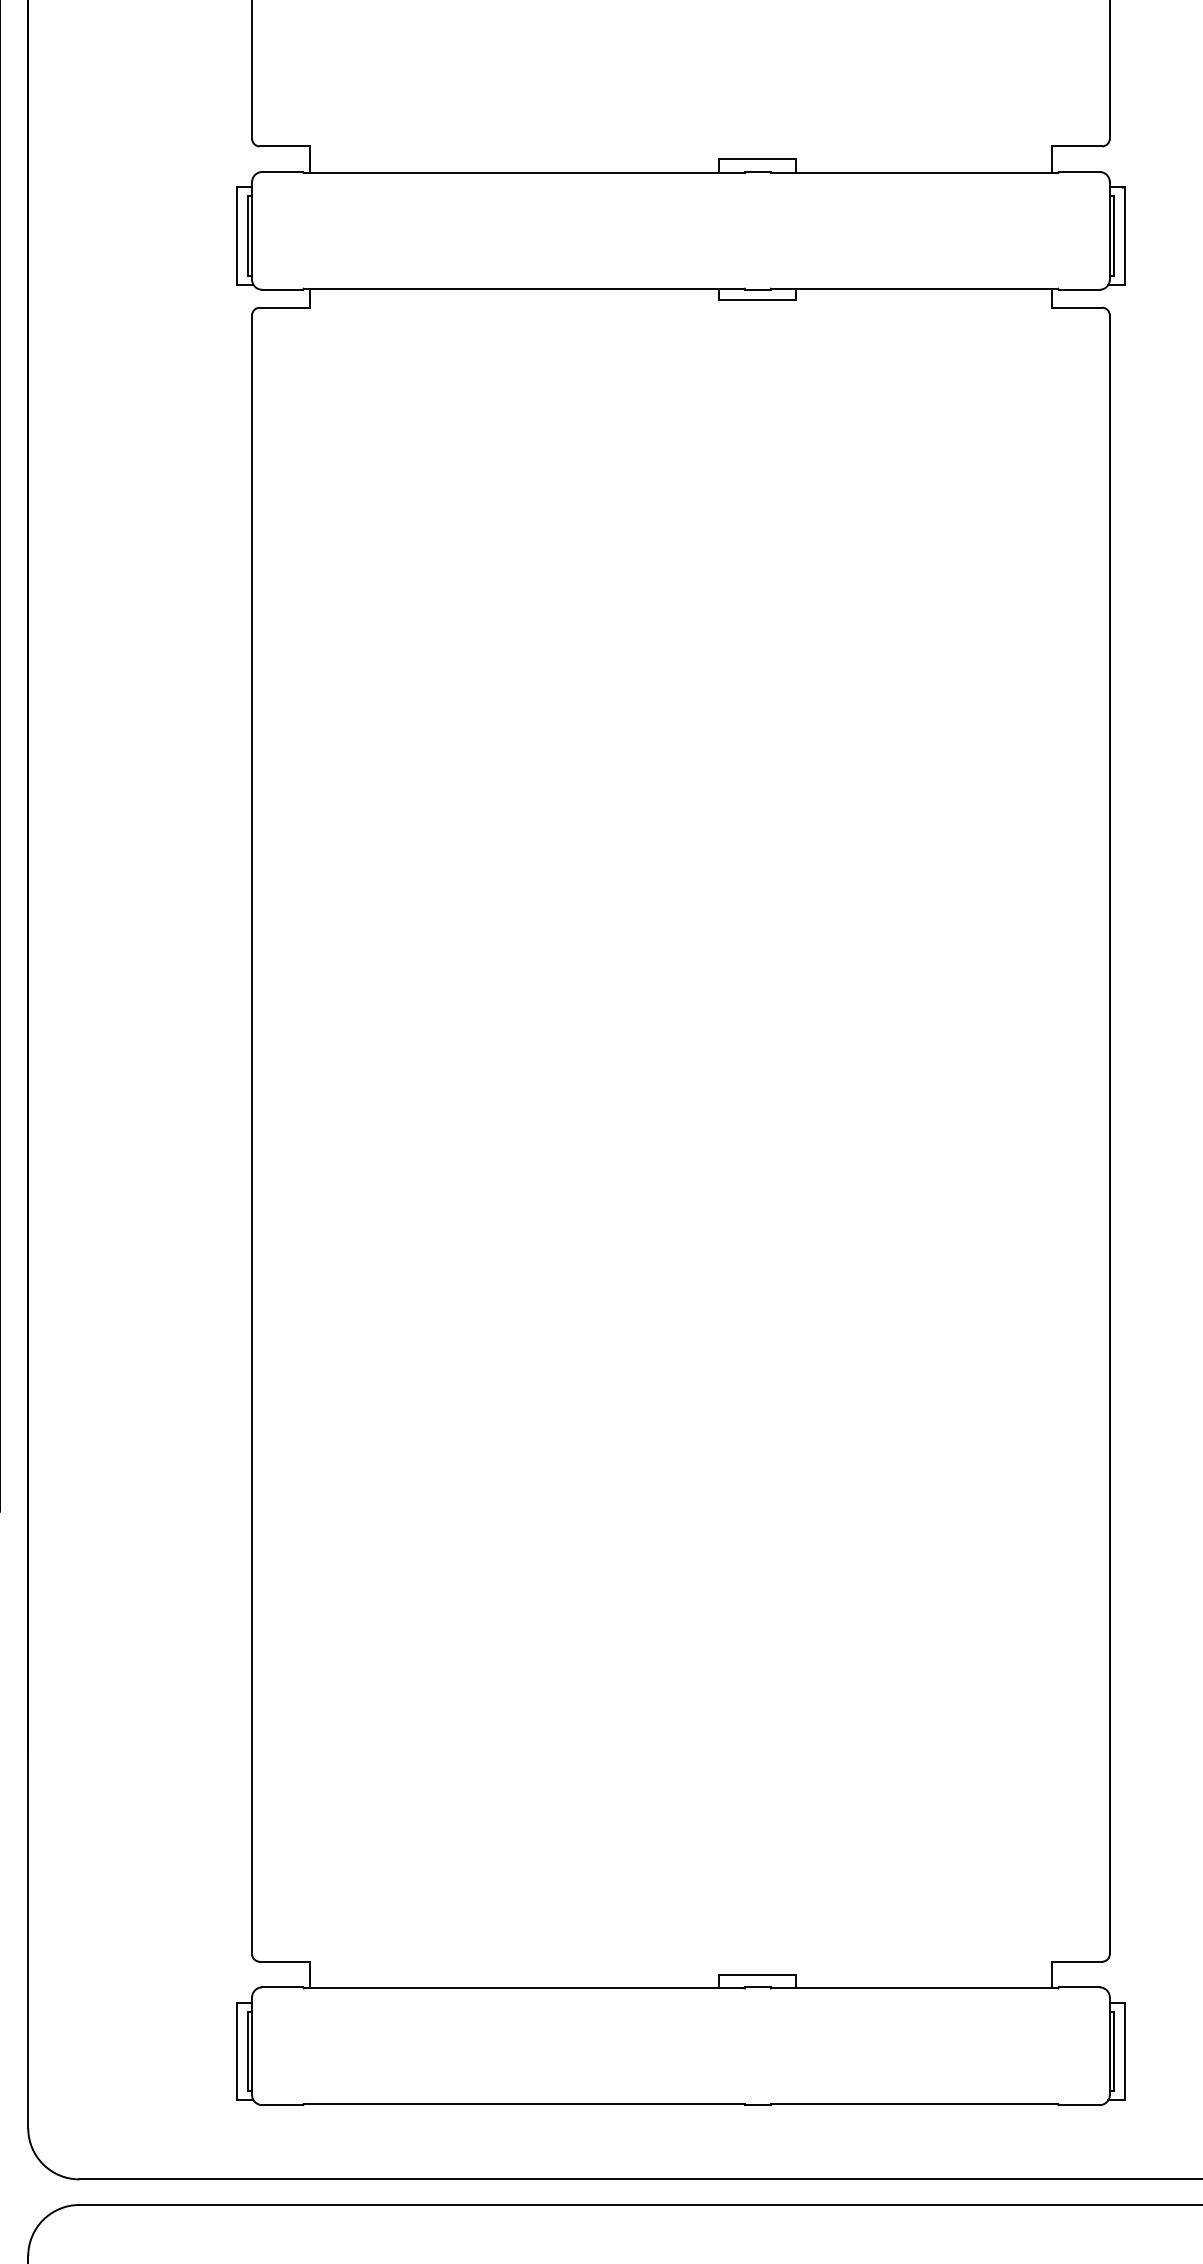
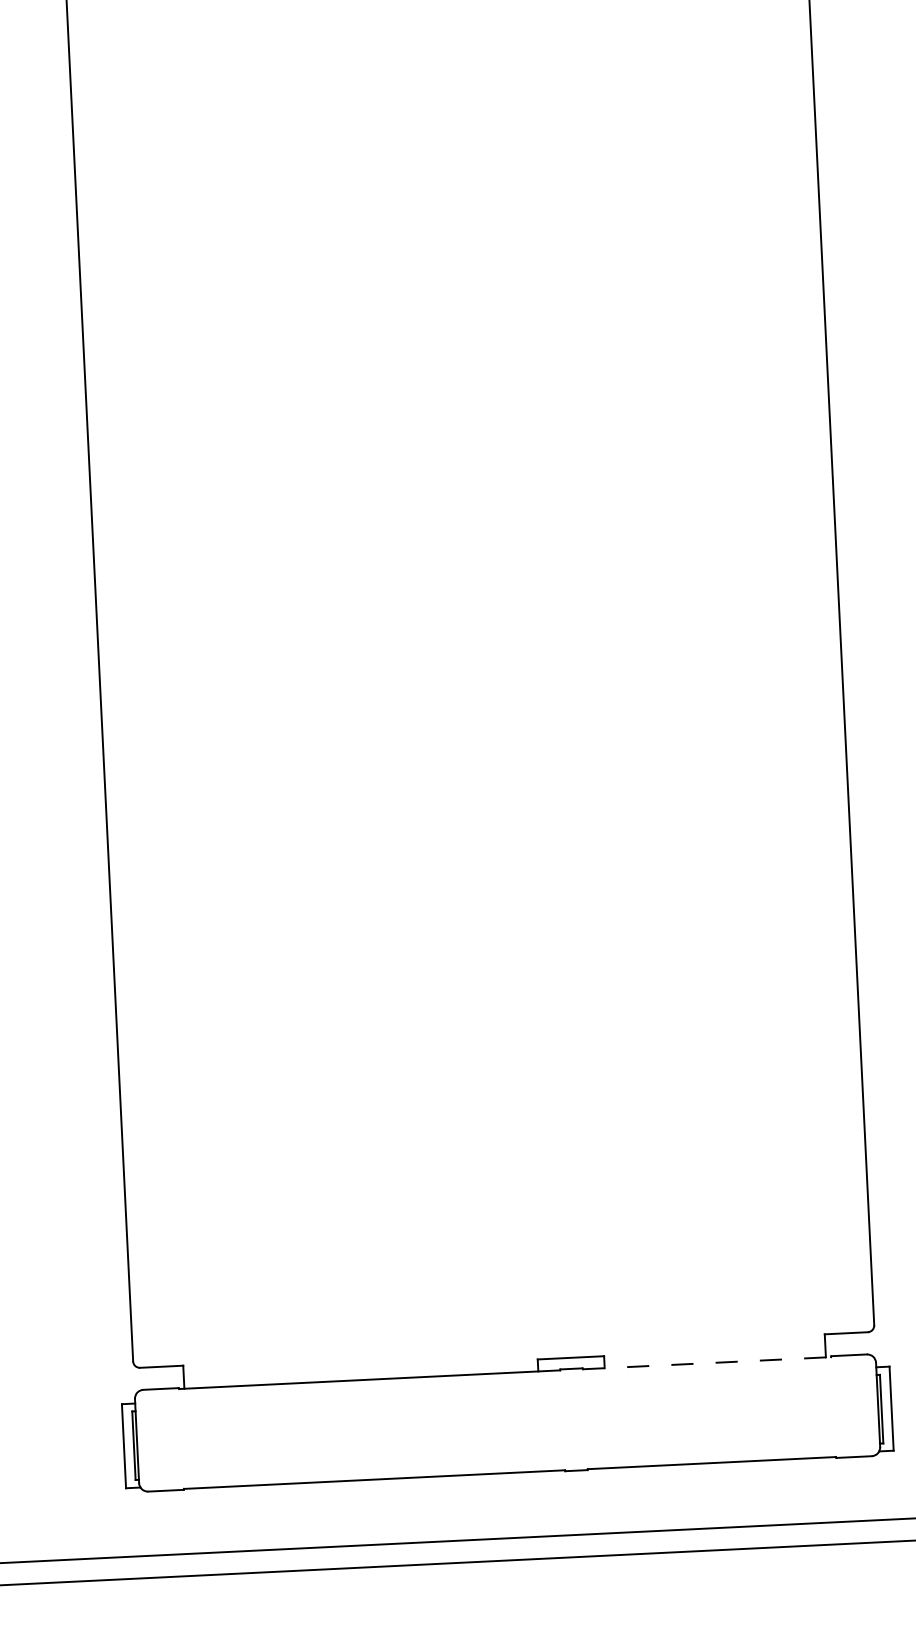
line: (914, 1988) -> (706, 1363), solid -> dashed

